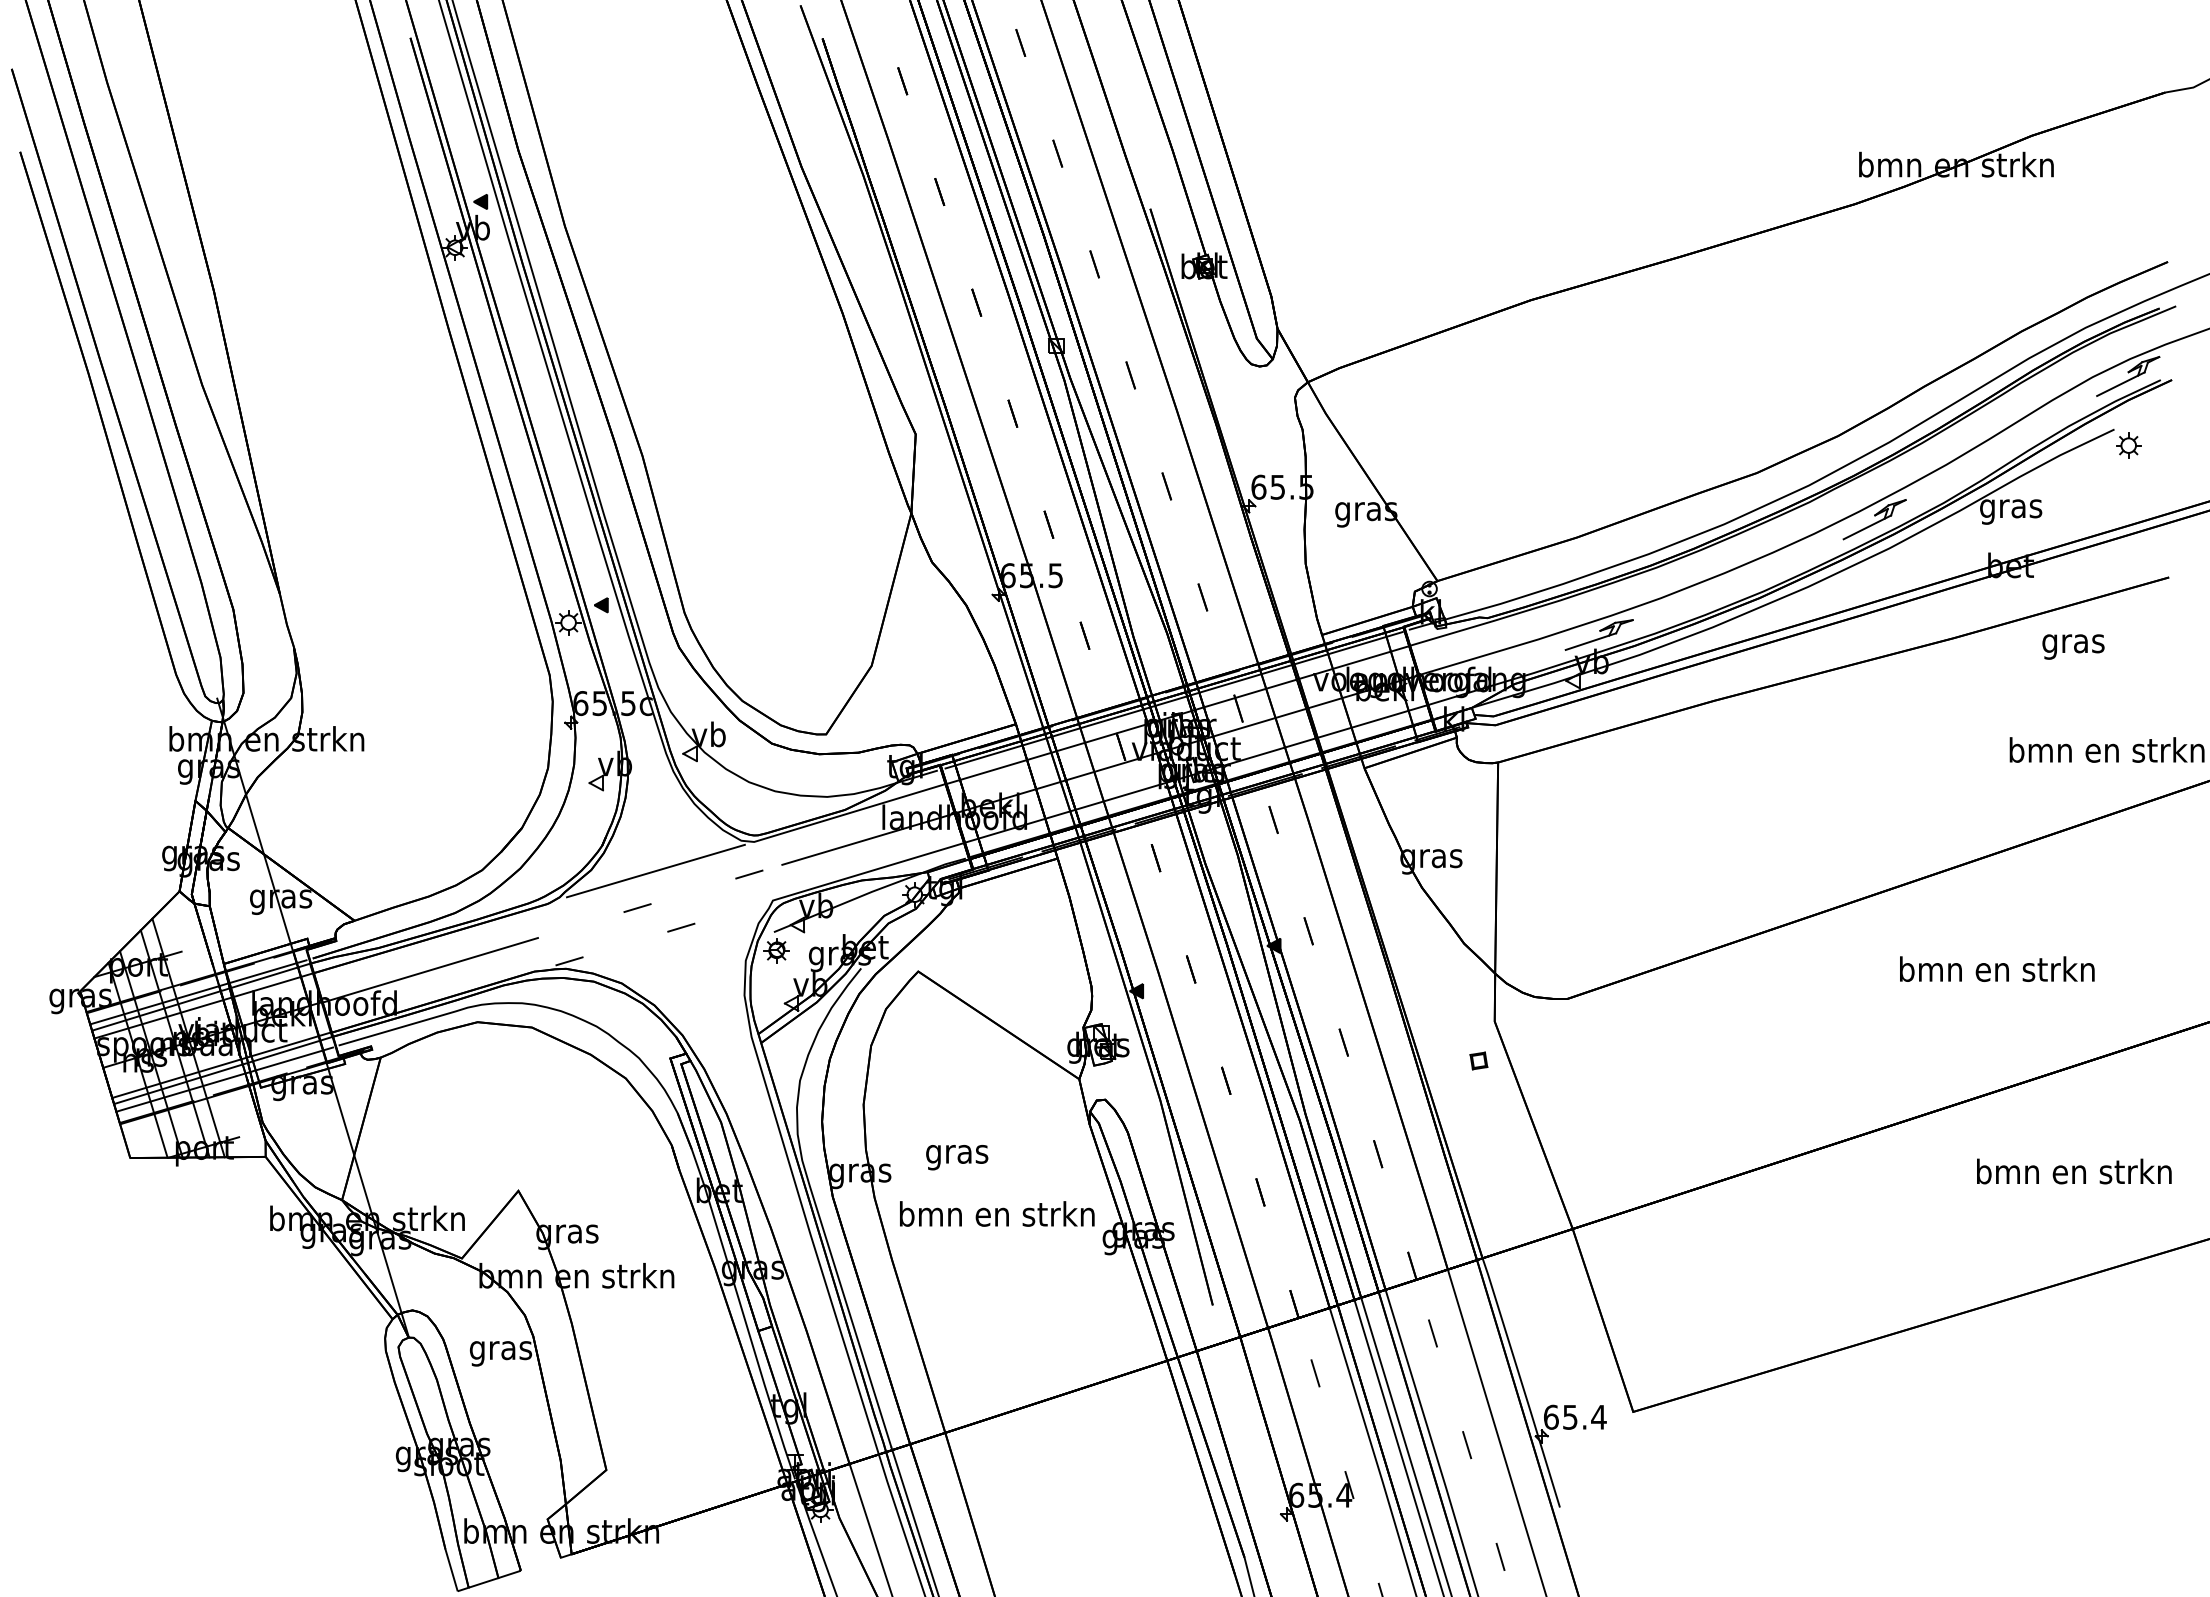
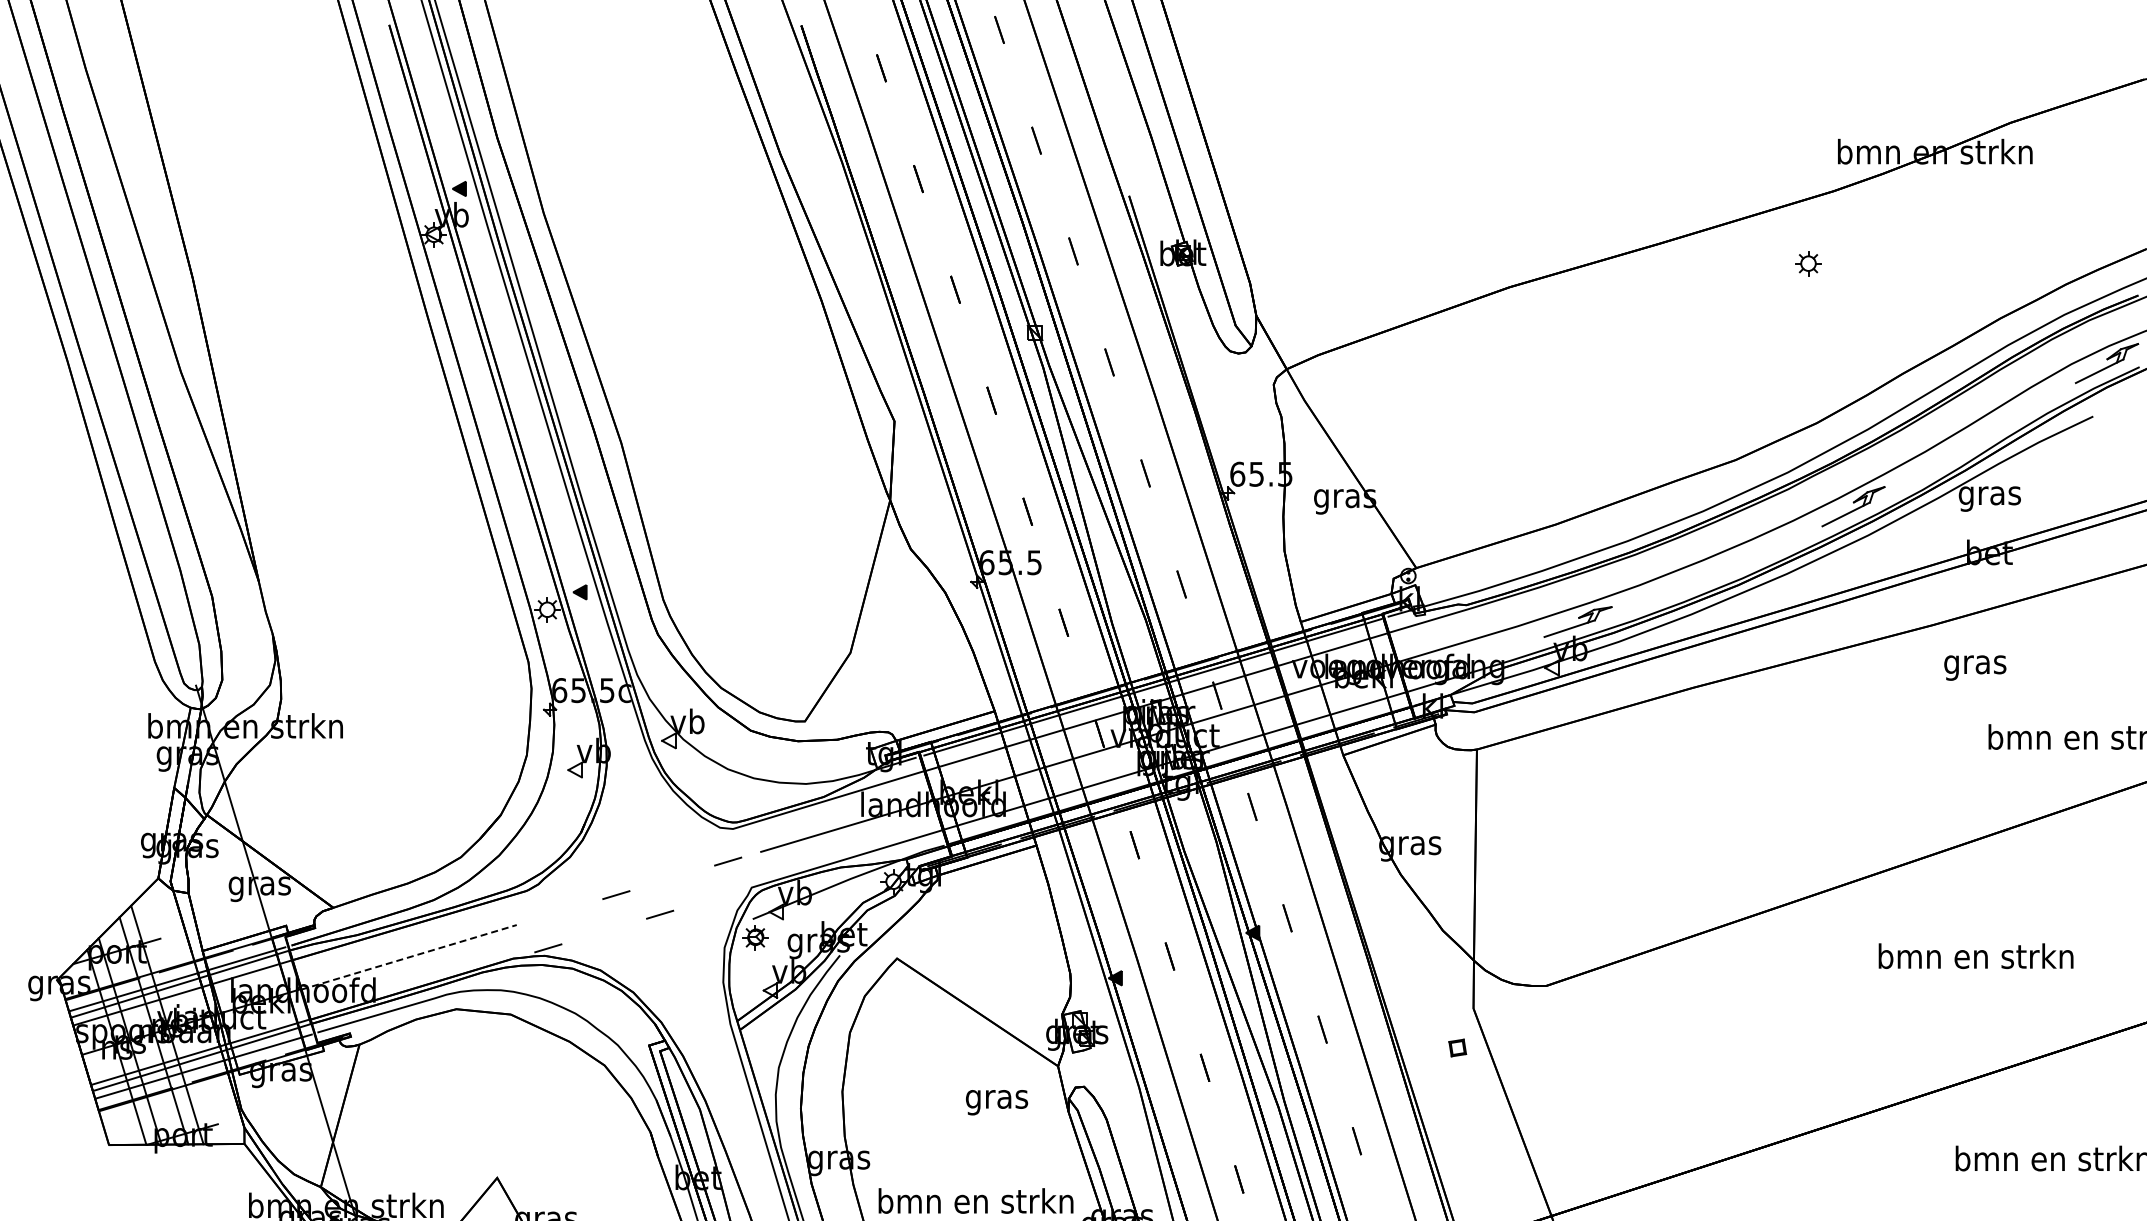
part: (2128, 445) -> (1808, 263), moved
text: (2073, 646) -> (1975, 667), moved
line: (655, 870) -> (634, 857), removed
line: (430, 970) -> (409, 957), solid -> dashed
text: (957, 1157) -> (997, 1102), moved

